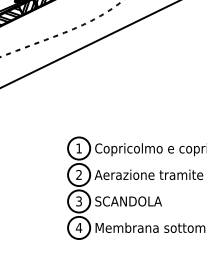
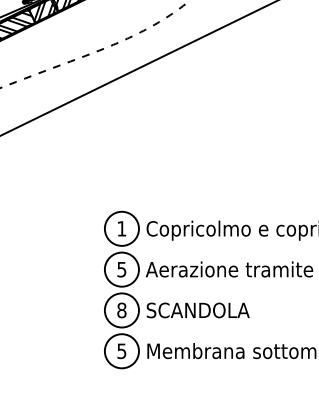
text: (78, 175) -> (120, 270), 2 -> 5
text: (79, 201) -> (122, 310), 3 -> 8
text: (78, 227) -> (120, 350), 4 -> 5

